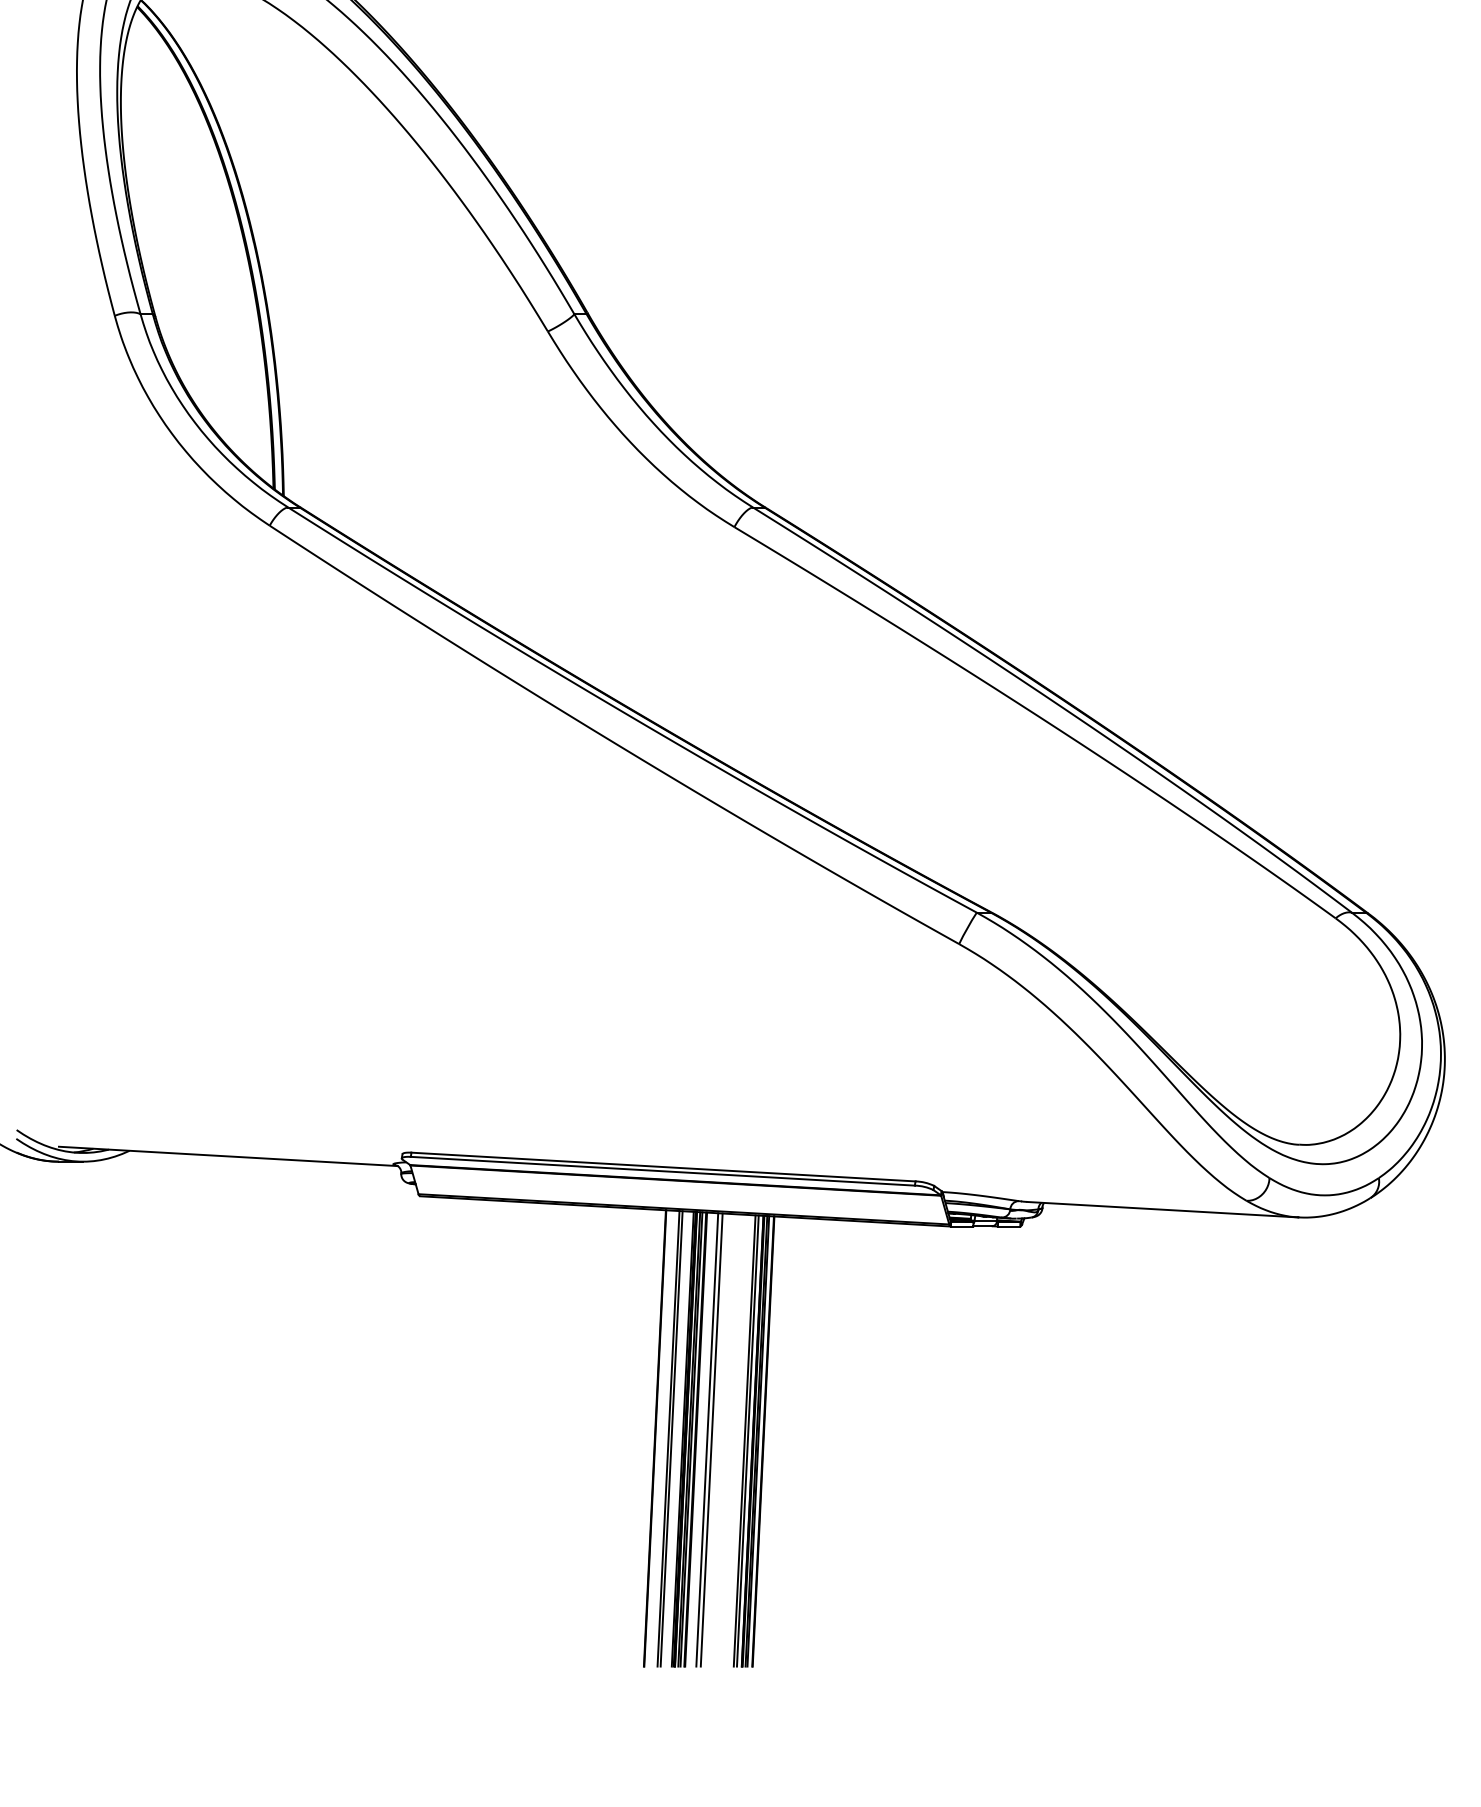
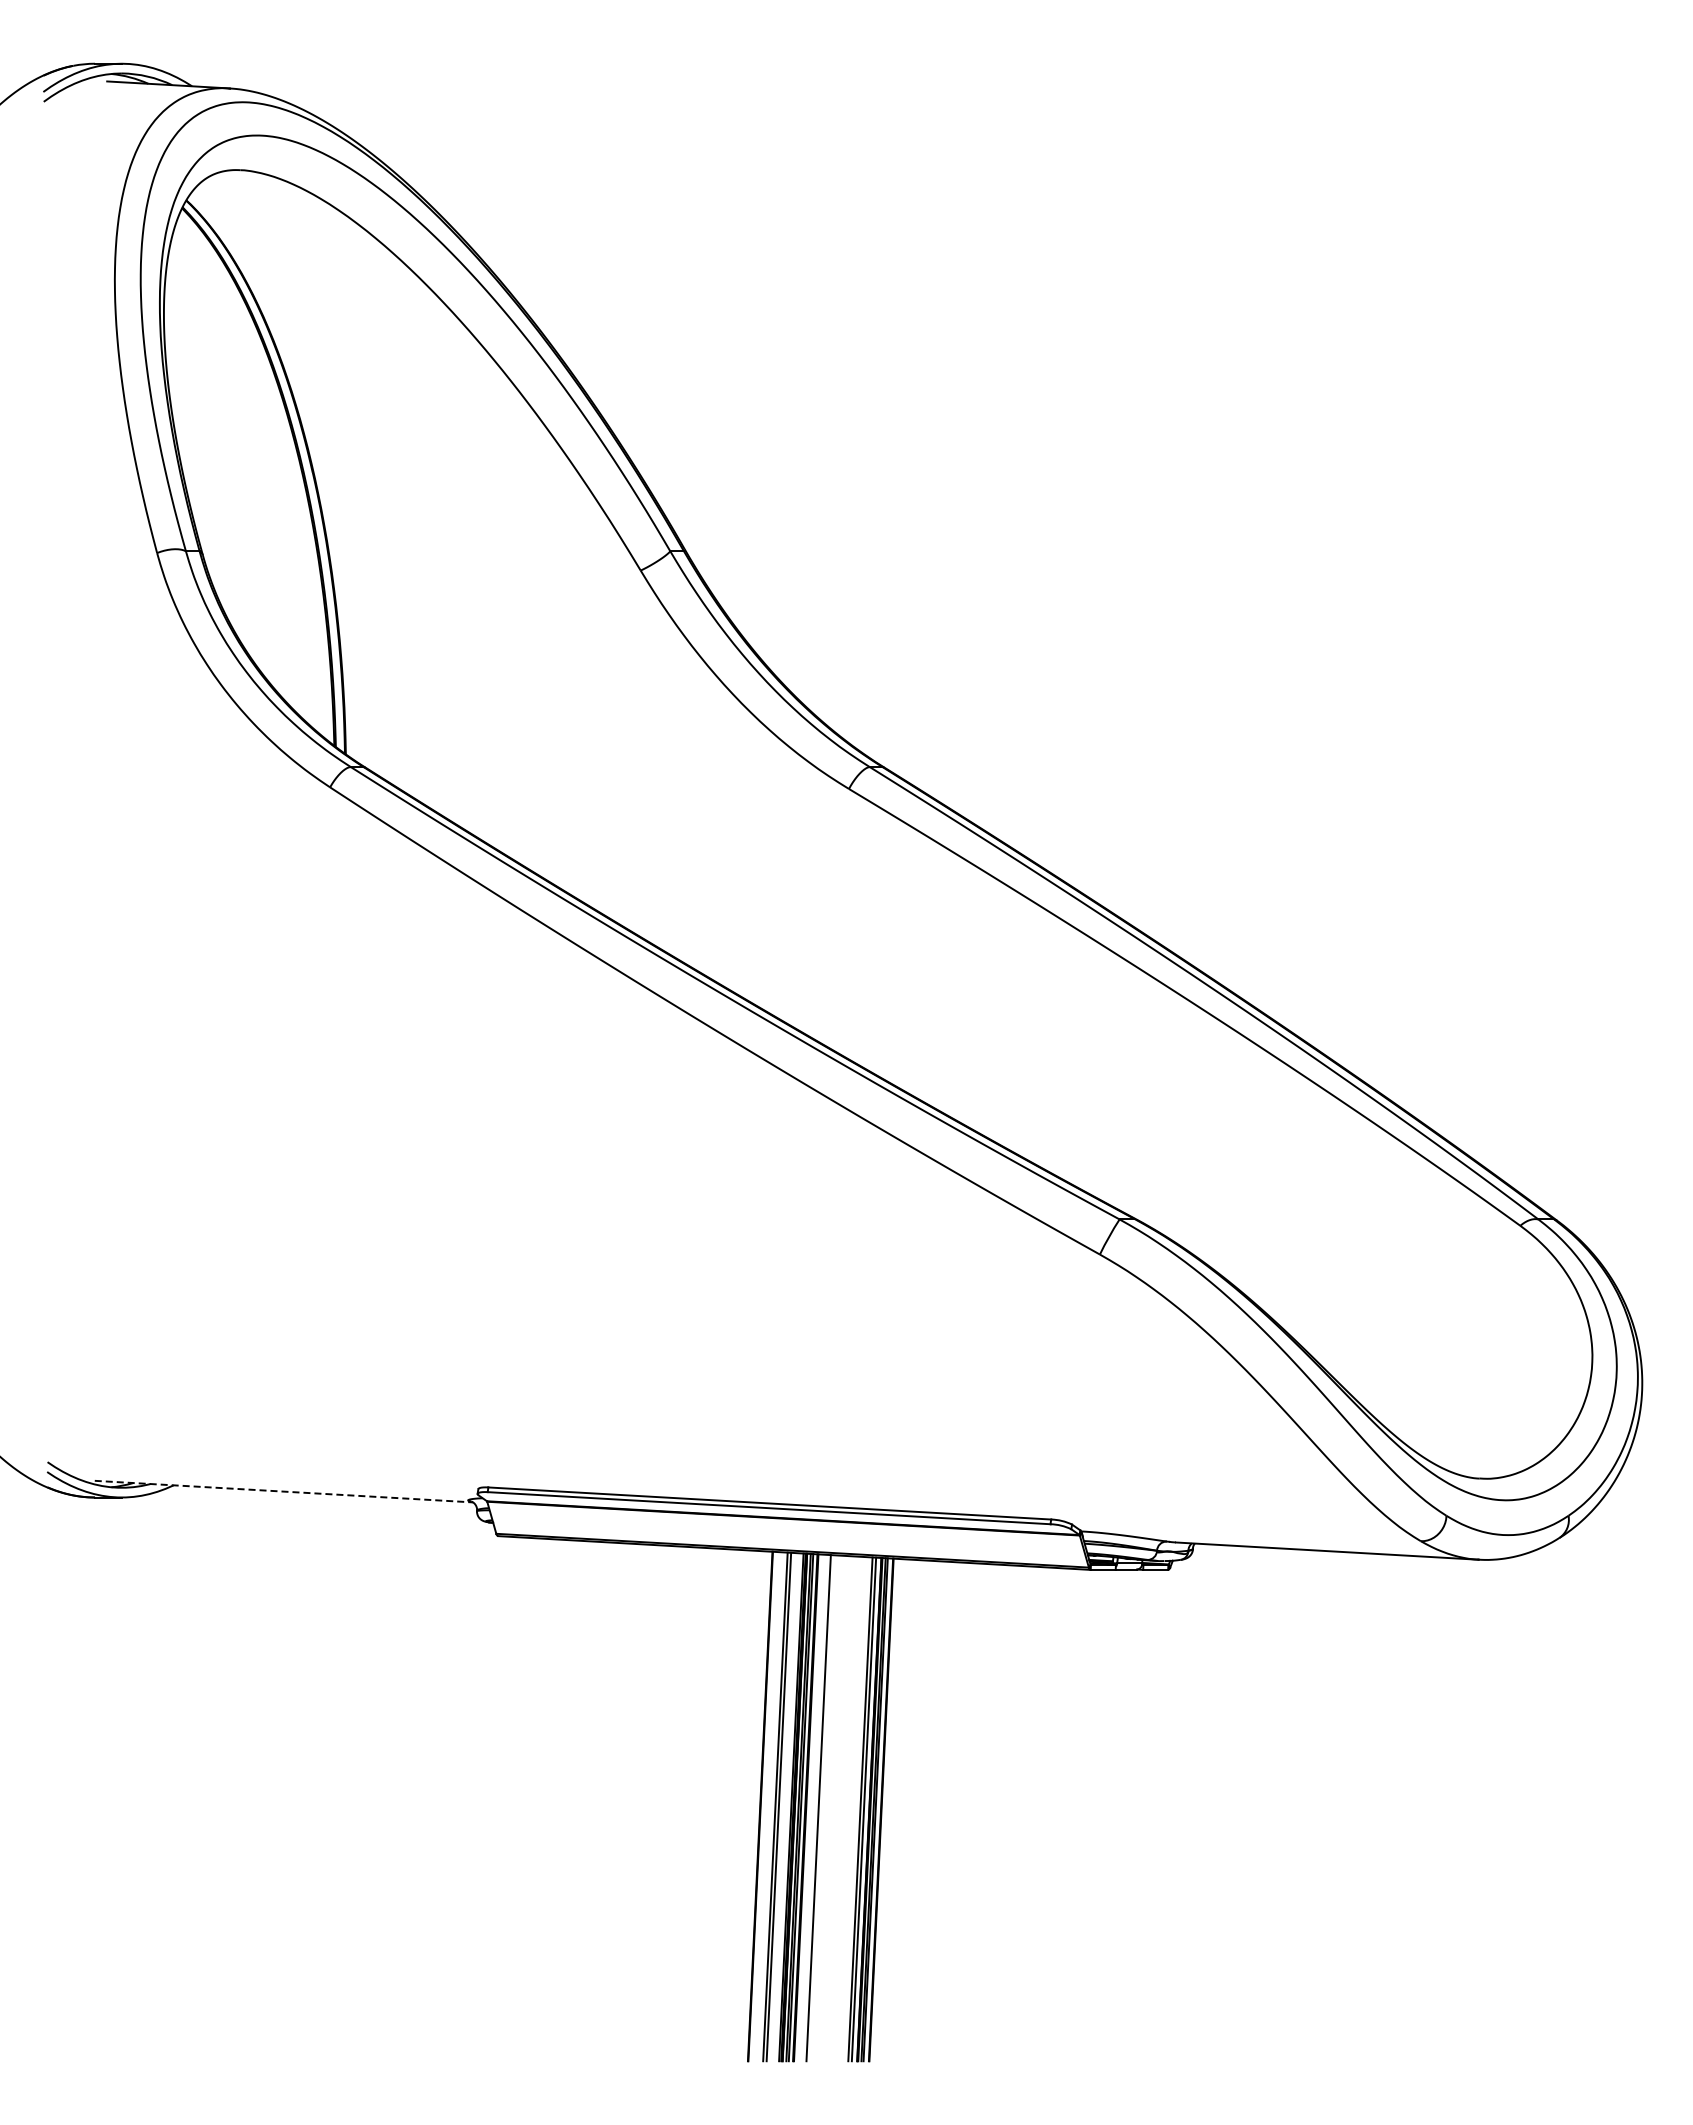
line: (228, 1156) -> (284, 1491), solid -> dashed
line: (711, 1440) -> (823, 1808), removed

